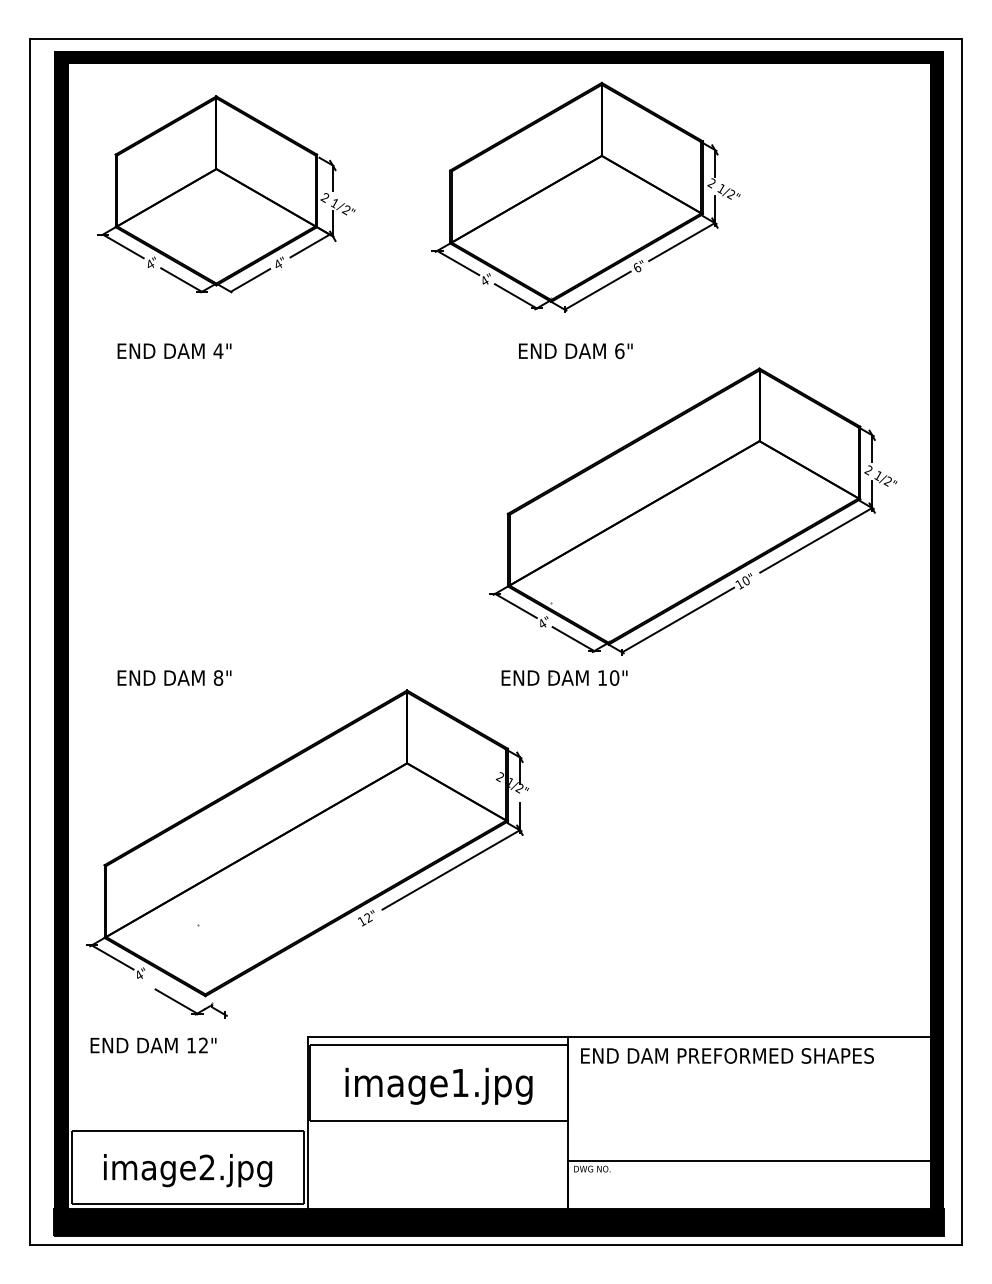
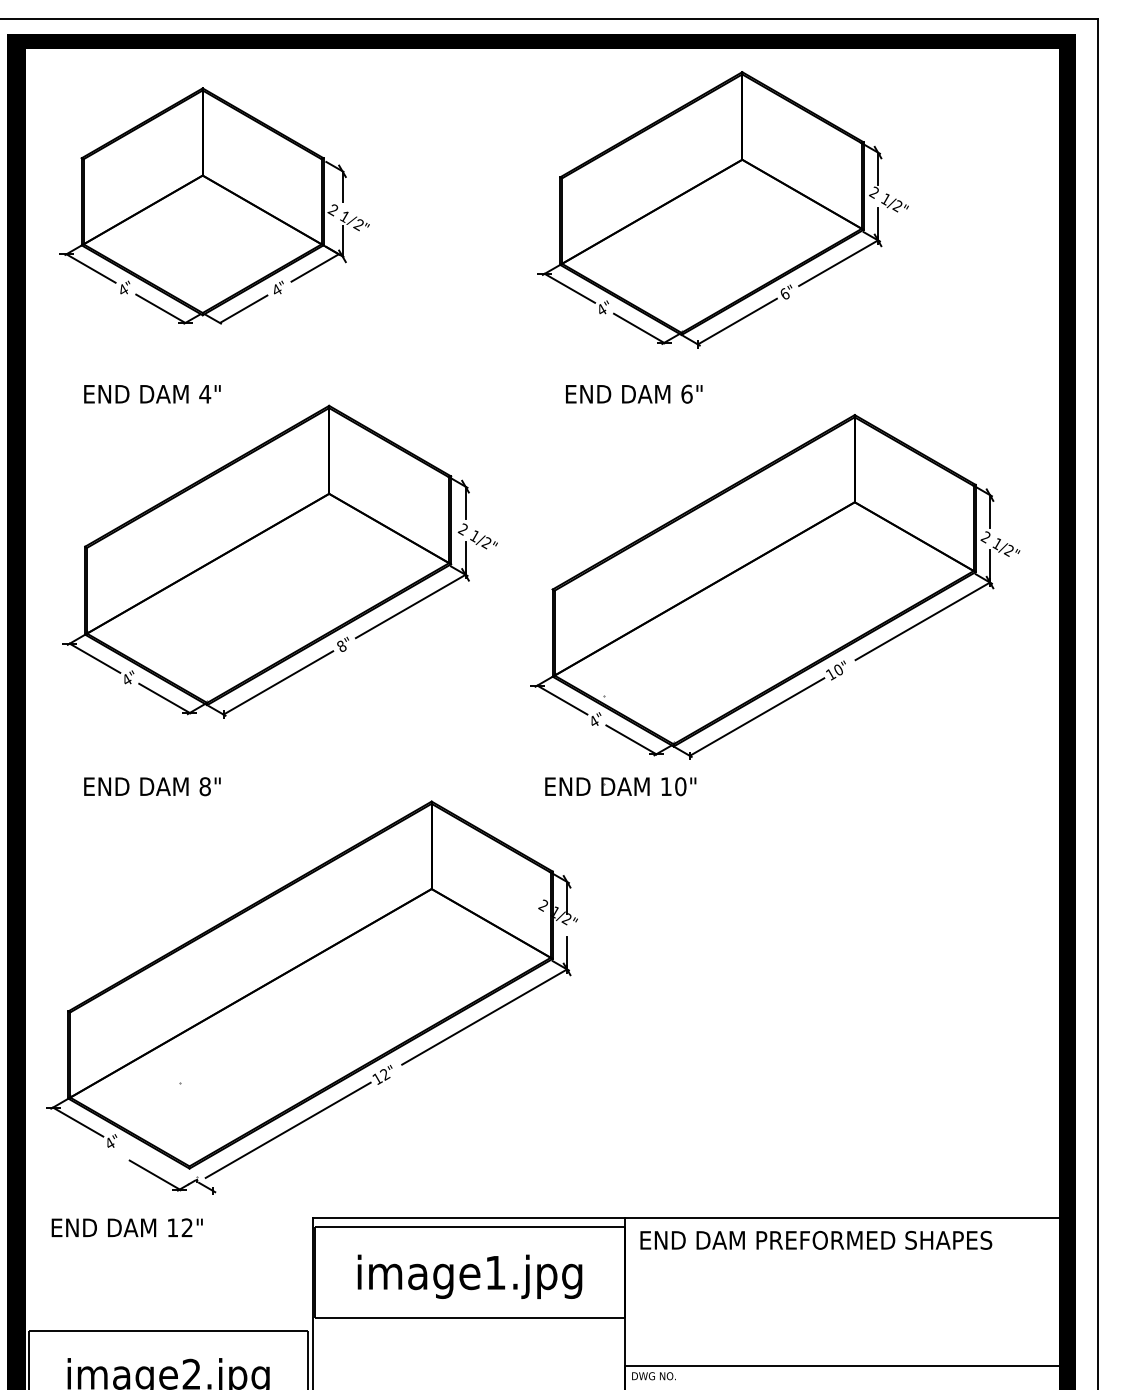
part: (585, 196) -> (722, 208), moved
part: (280, 490) -> (279, 561), added
line: (287, 963) -> (288, 1129), added

